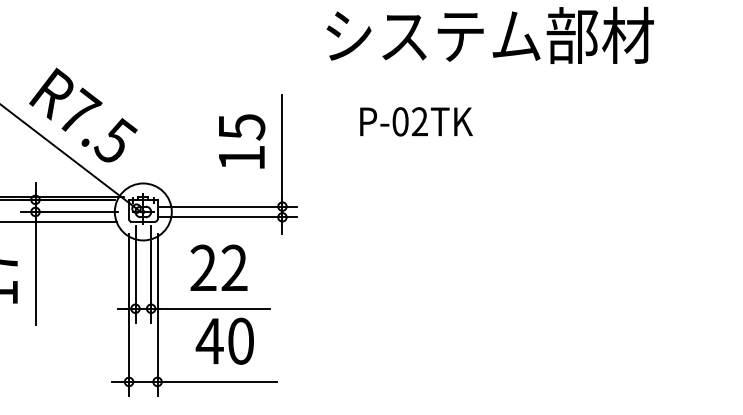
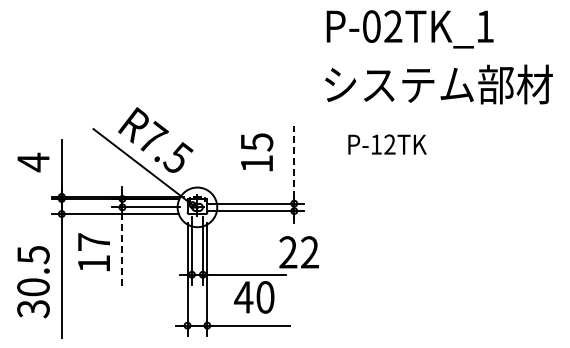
text: (400, 121) -> (376, 144), P-02TK -> P-12TK
text: (242, 141) -> (257, 152), moved
line: (282, 146) -> (294, 161), solid -> dashed
text: (218, 268) -> (298, 252), moved
line: (35, 273) -> (122, 250), solid -> dashed

